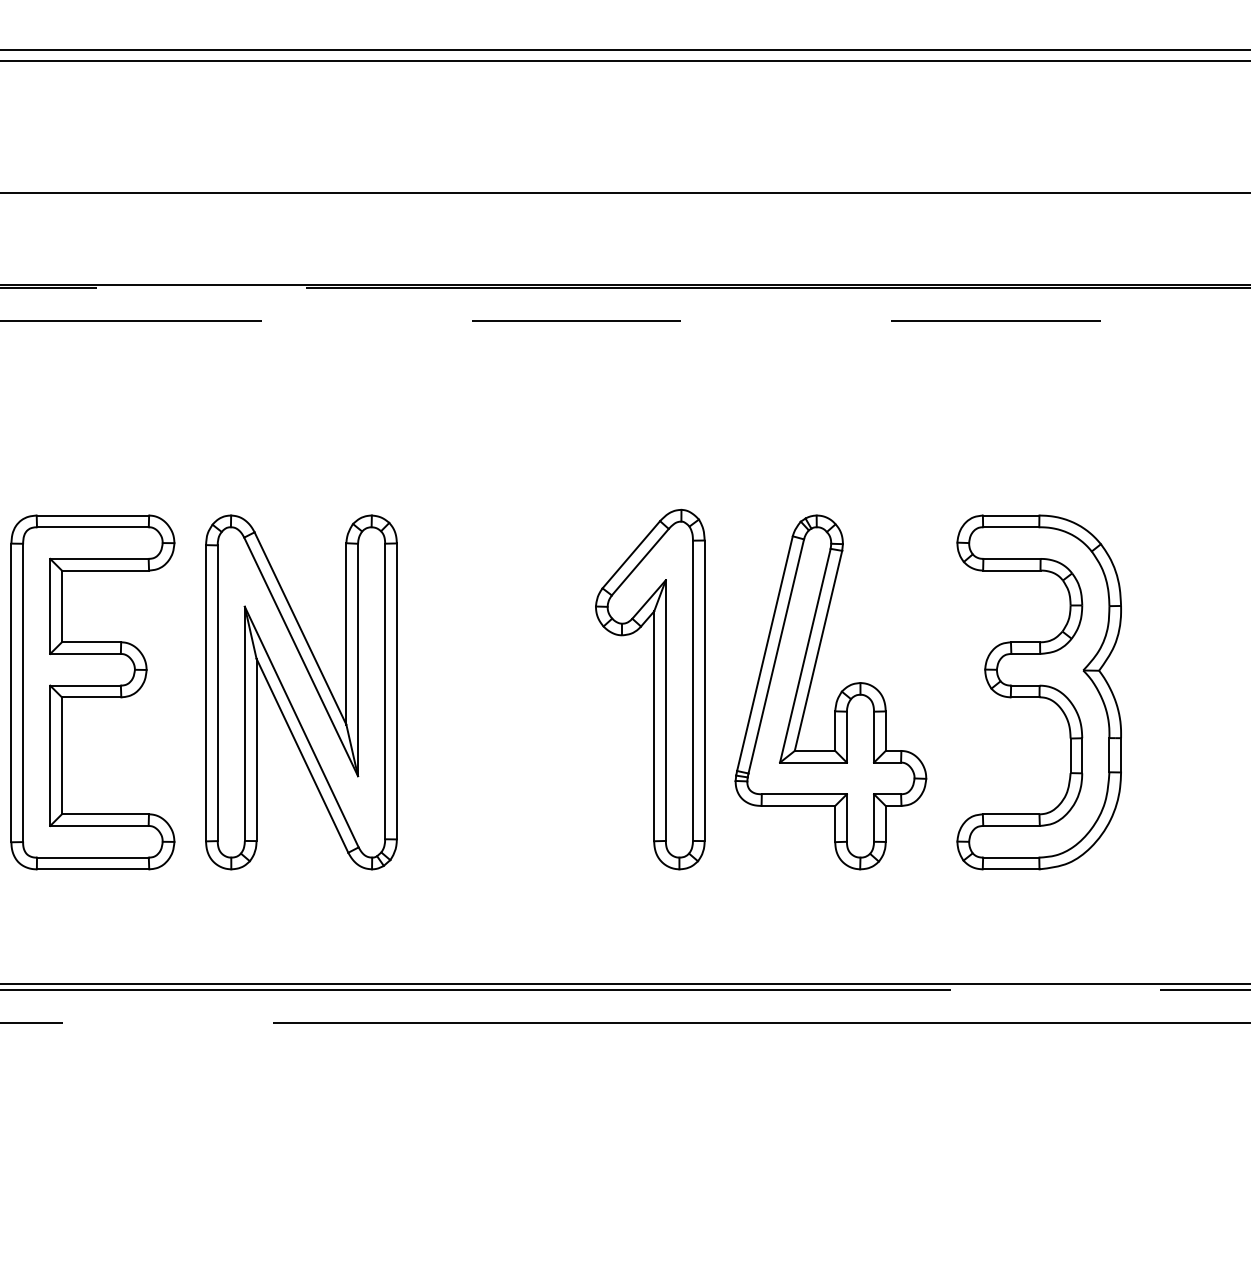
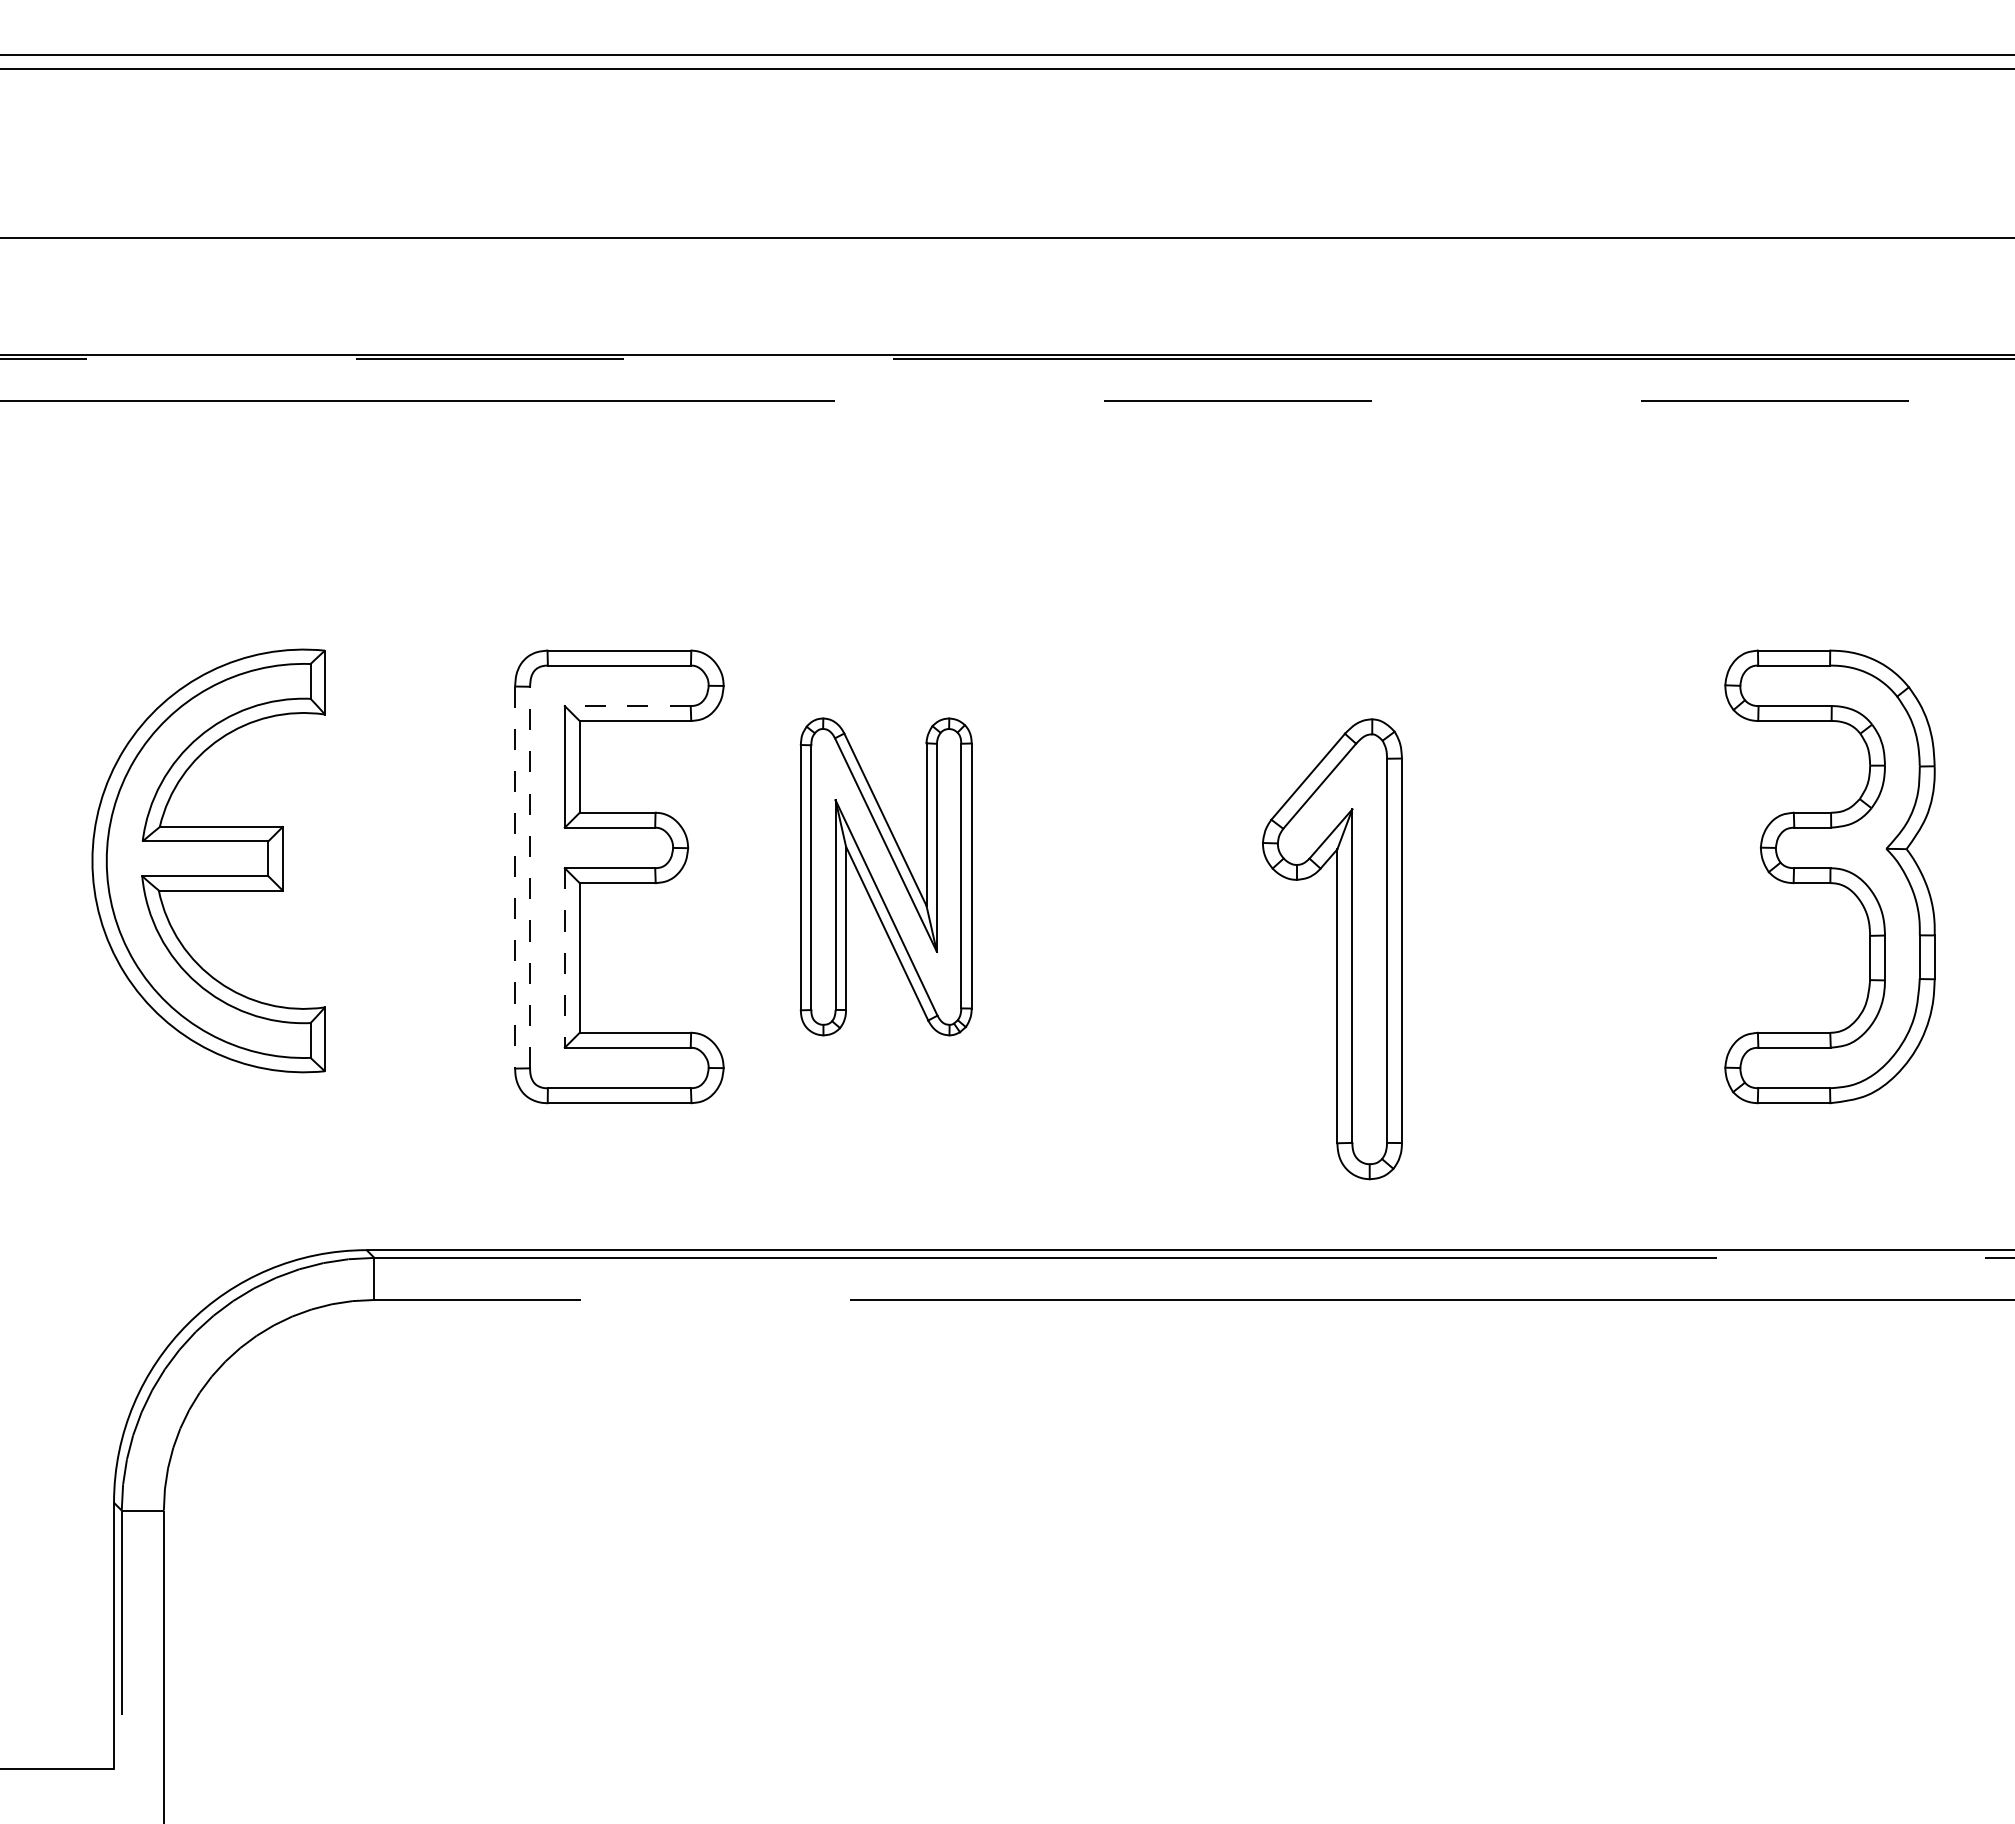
line: (99, 559) -> (627, 706), solid -> dashed
part: (650, 689) -> (1332, 949), moved
line: (23, 692) -> (530, 877), solid -> dashed
part: (301, 692) -> (886, 876), size x0.7
line: (11, 693) -> (515, 878), solid -> dashed
part: (838, 695) -> (1573, 880), removed
line: (49, 755) -> (564, 957), solid -> dashed

